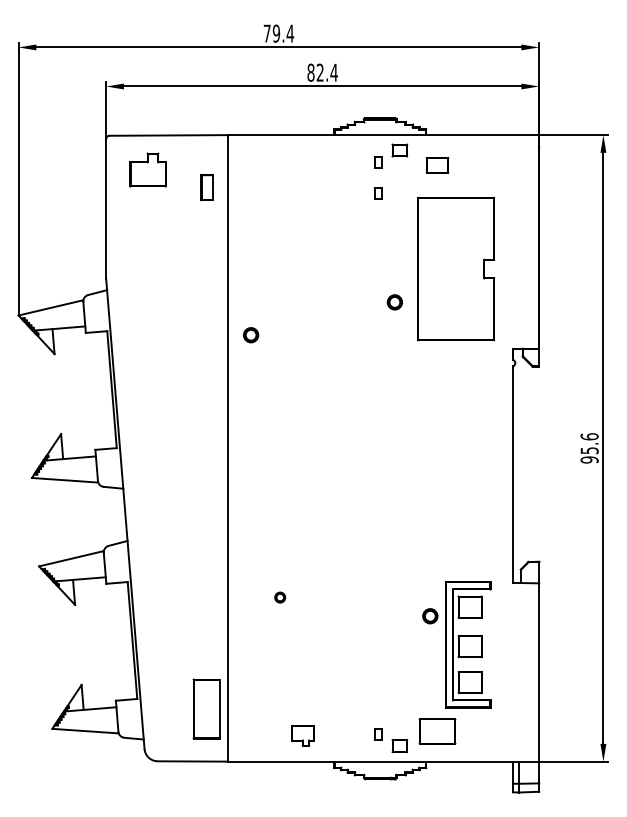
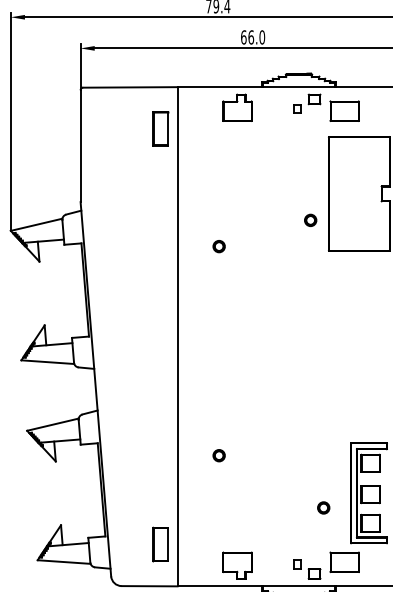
text: (322, 72) -> (252, 37), 82.4 -> 66.0
part: (437, 165) -> (344, 111), size x1.67
part: (147, 169) -> (237, 107), moved
part: (206, 187) -> (160, 128), size x1.67
part: (378, 193) -> (297, 133), removed
part: (251, 335) -> (219, 246), moved
part: (280, 597) -> (219, 455), size x1.43
part: (430, 616) -> (323, 508), moved
part: (206, 709) -> (160, 544), size x0.71
part: (302, 735) -> (237, 565), size x1.67

